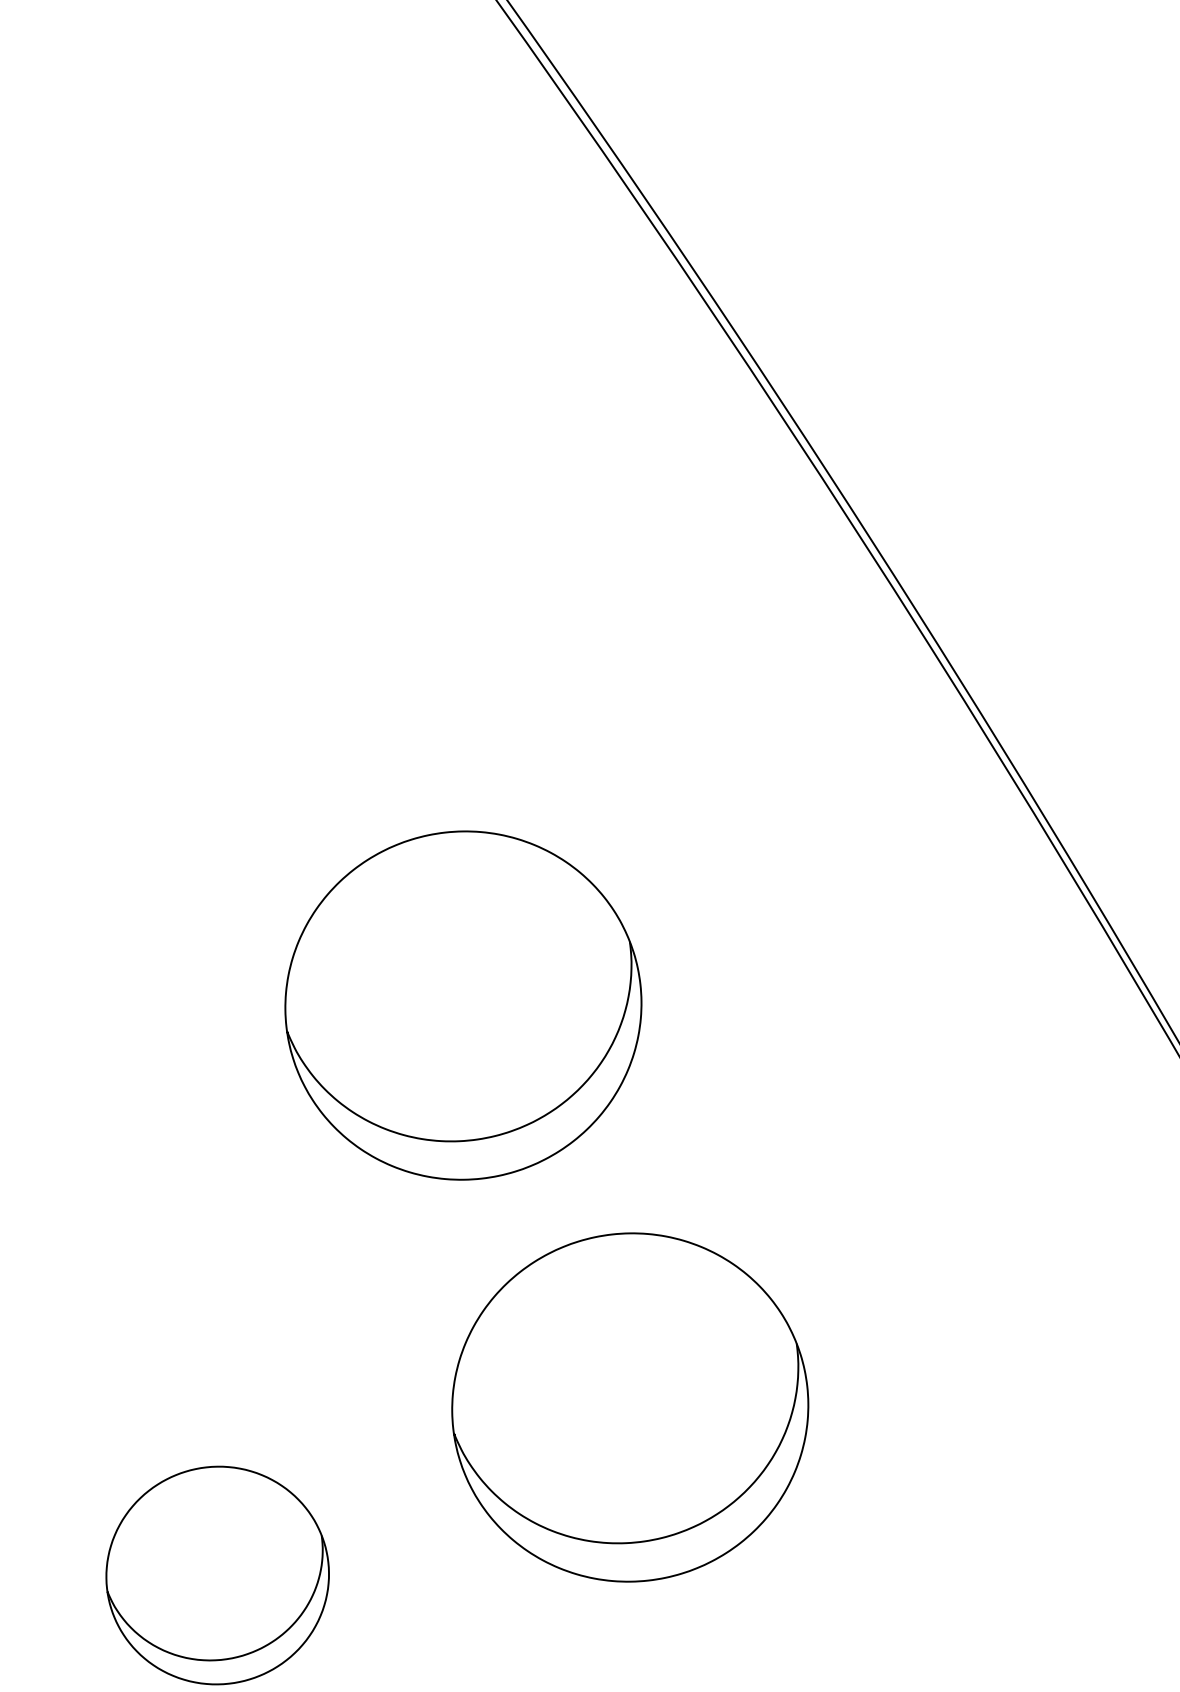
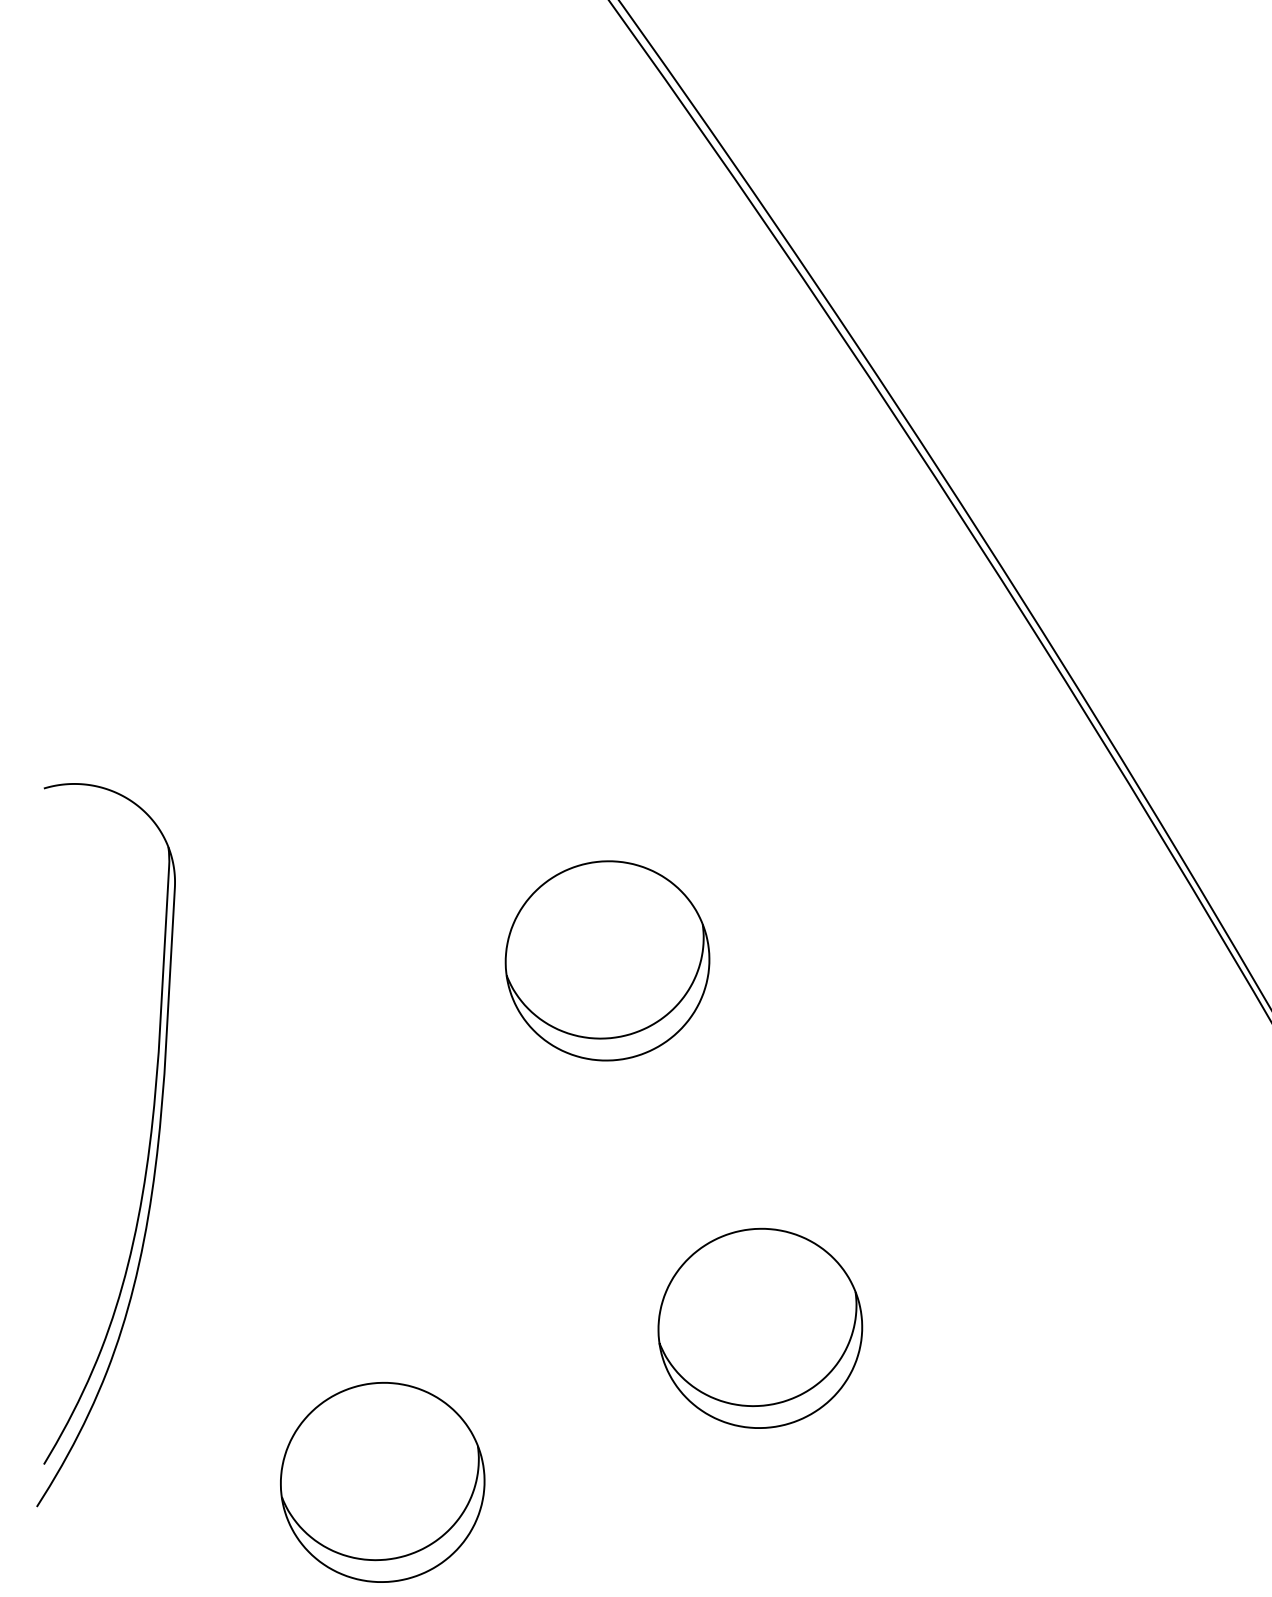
part: (463, 1005) -> (607, 960), size x0.62
part: (630, 1406) -> (760, 1327), size x0.62

